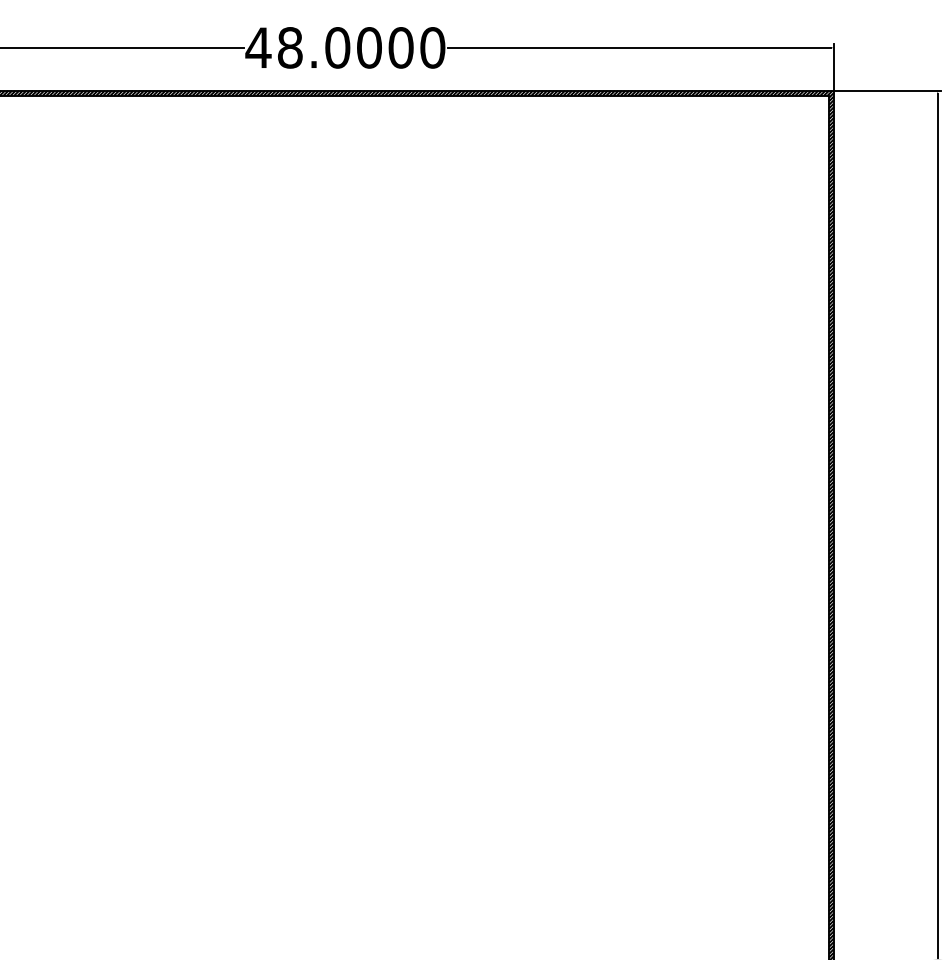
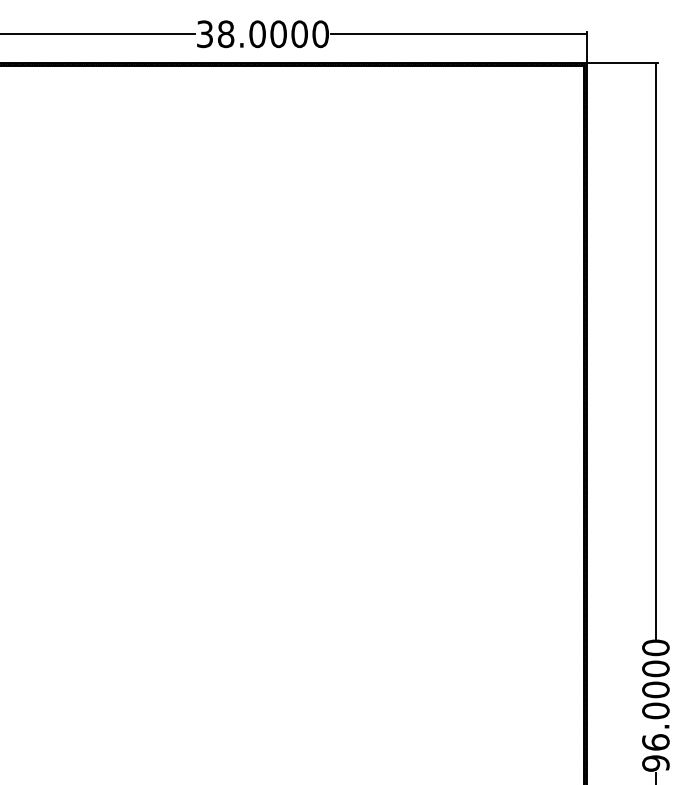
text: (257, 48) -> (204, 34), 48.0000 -> 38.0000

